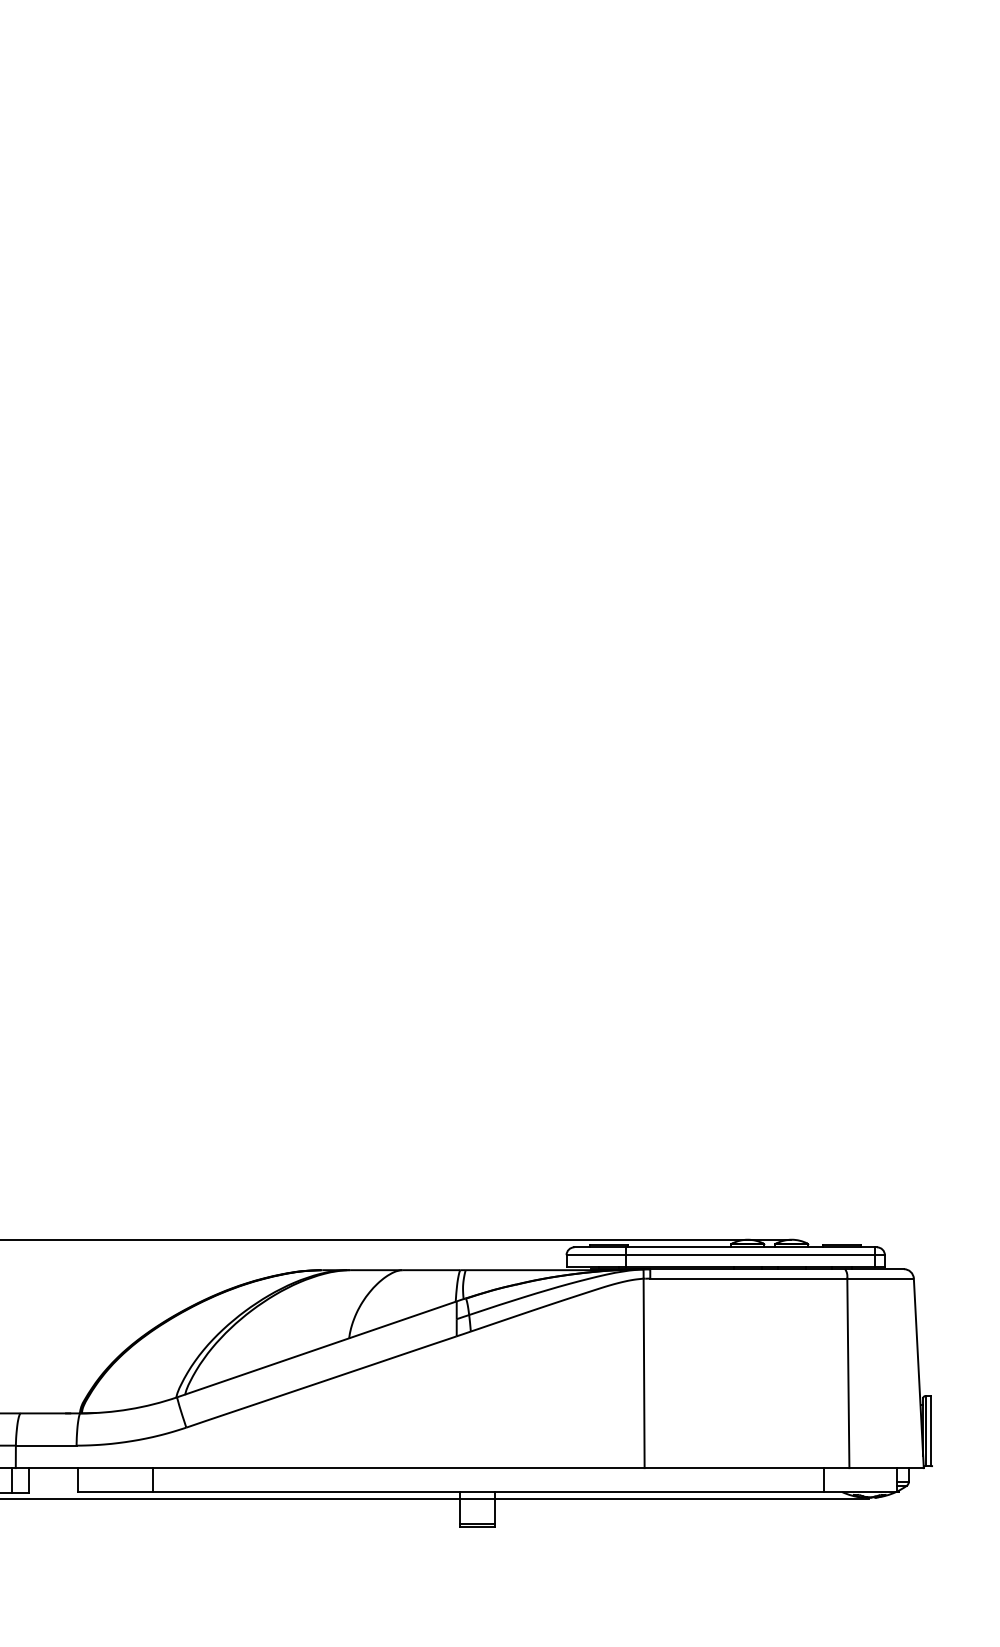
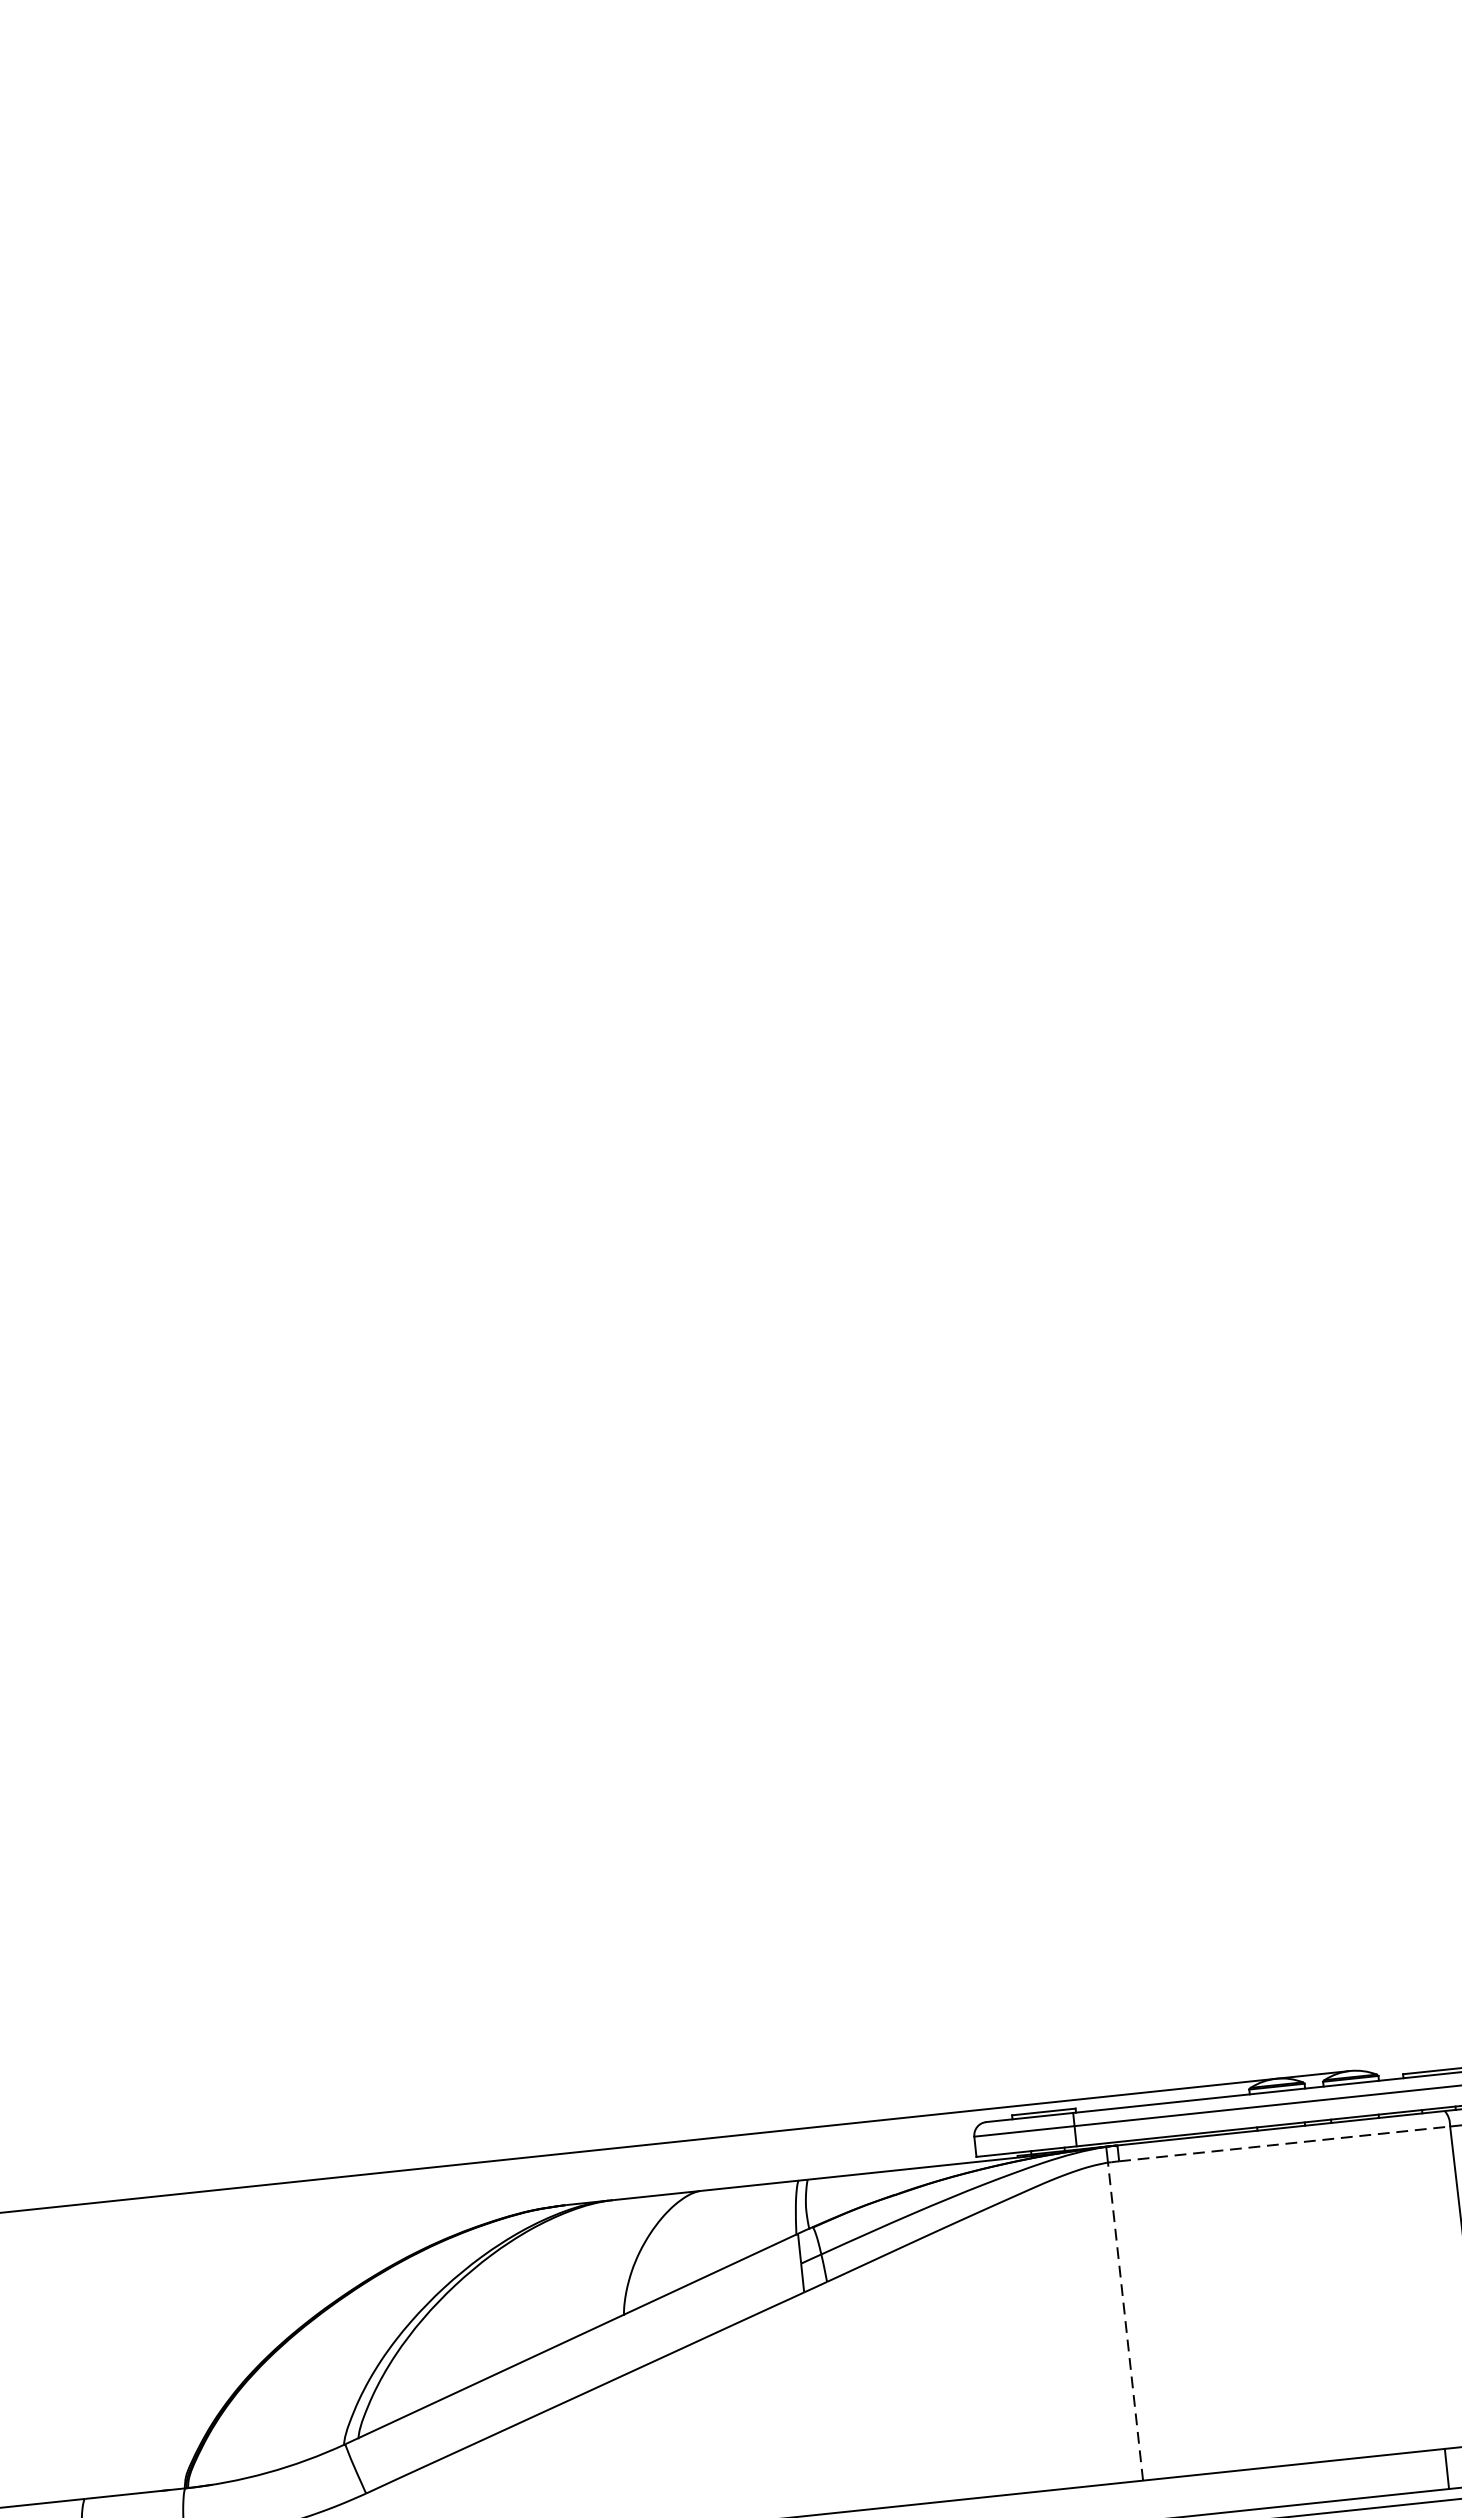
line: (748, 1278) -> (1284, 2143), solid -> dashed
line: (644, 1373) -> (1126, 2321), solid -> dashed

